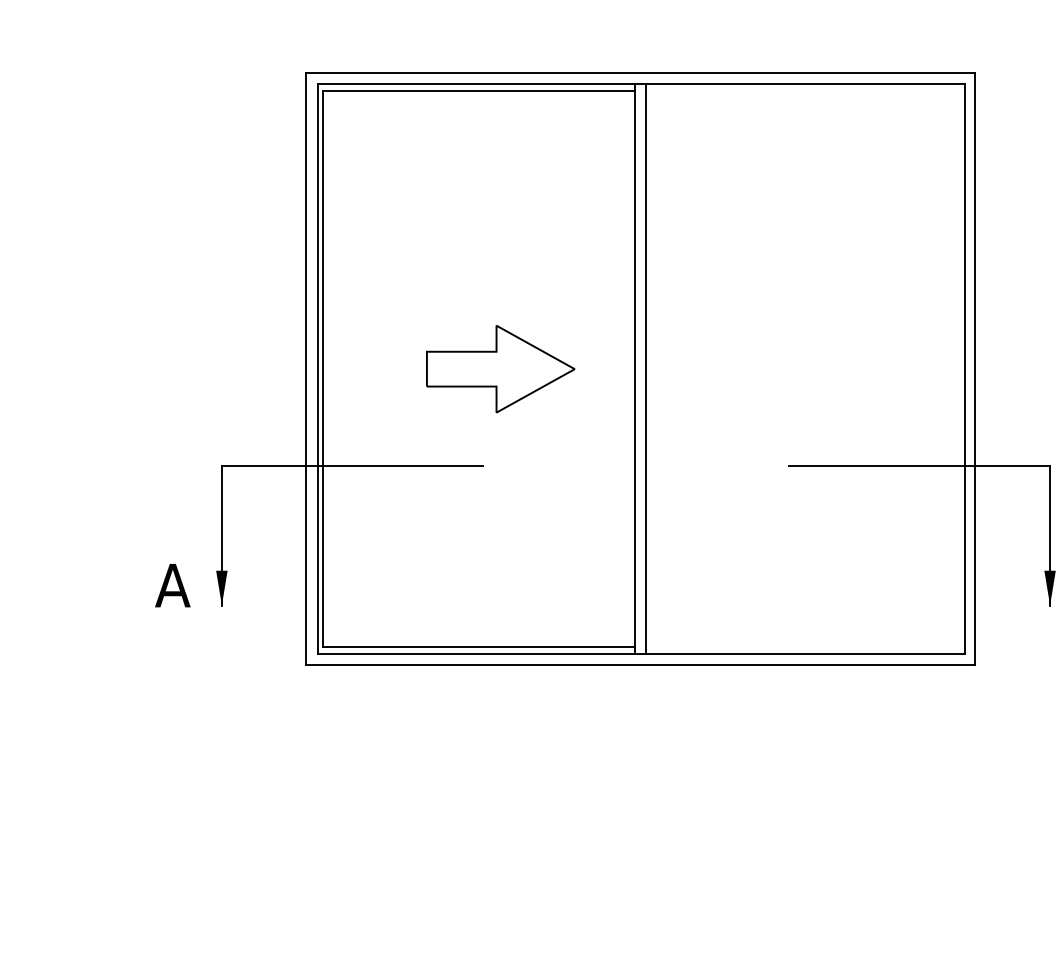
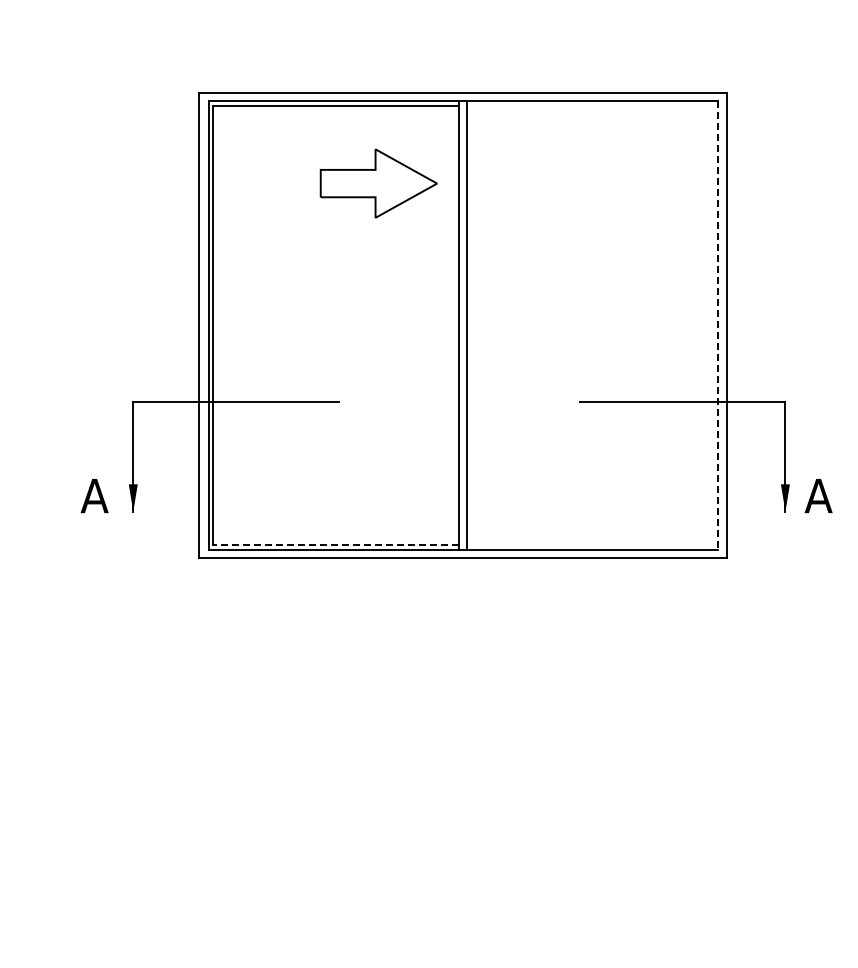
part: (500, 369) -> (378, 183), moved
line: (965, 369) -> (718, 325), solid -> dashed
line: (478, 647) -> (335, 544), solid -> dashed

